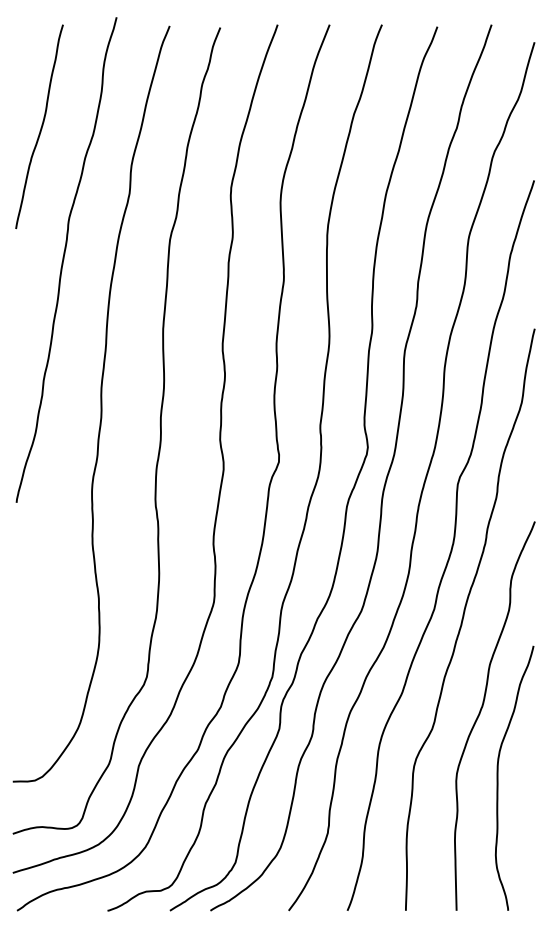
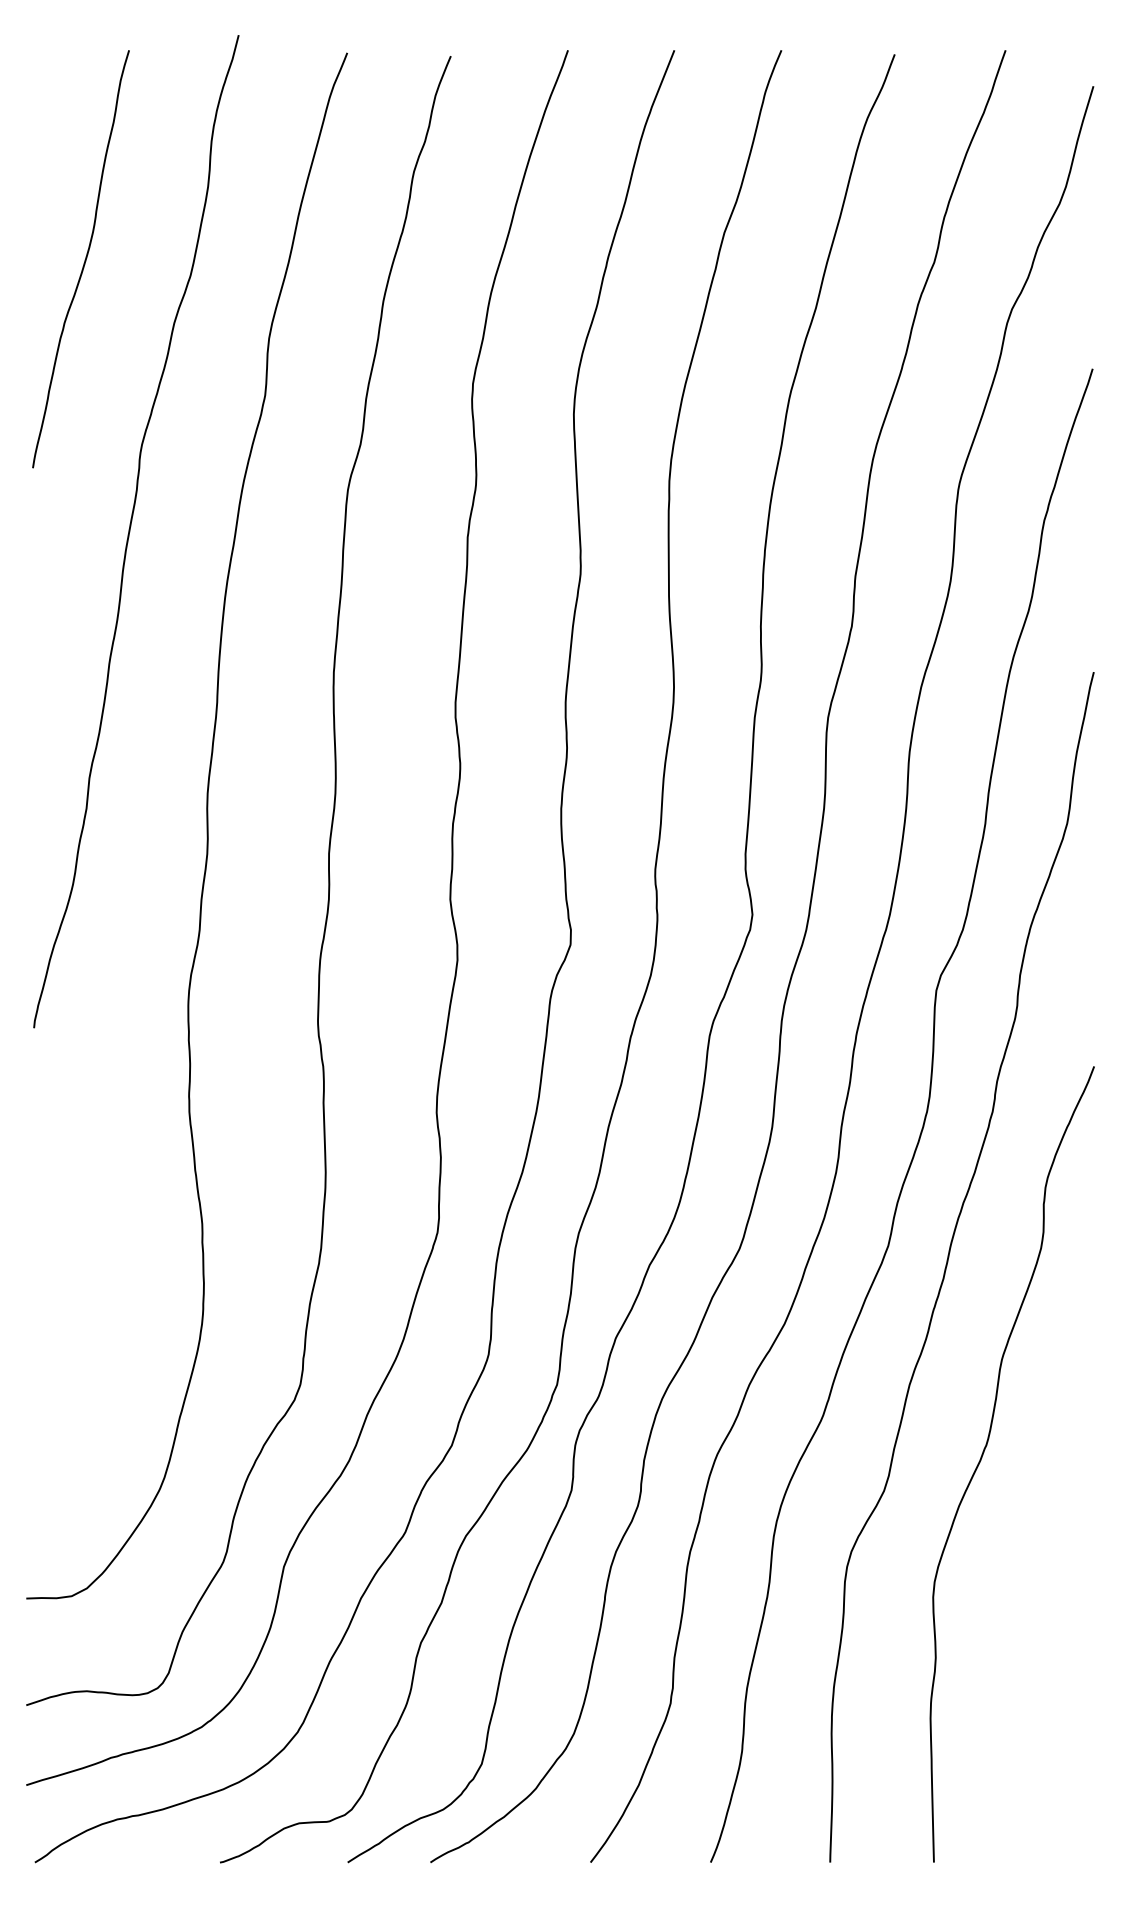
curve: (498, 777) -> (1019, 1589), removed

